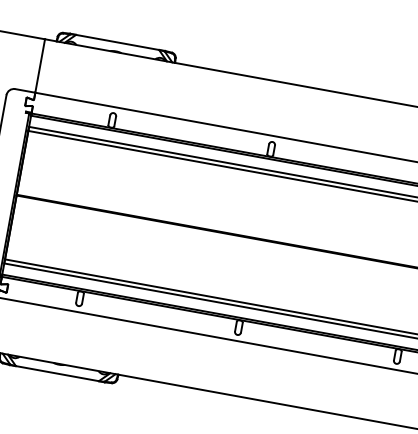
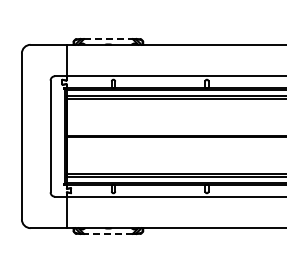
line: (117, 43) -> (108, 39), solid -> dashed
line: (55, 372) -> (107, 233), solid -> dashed

